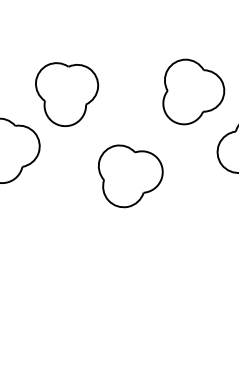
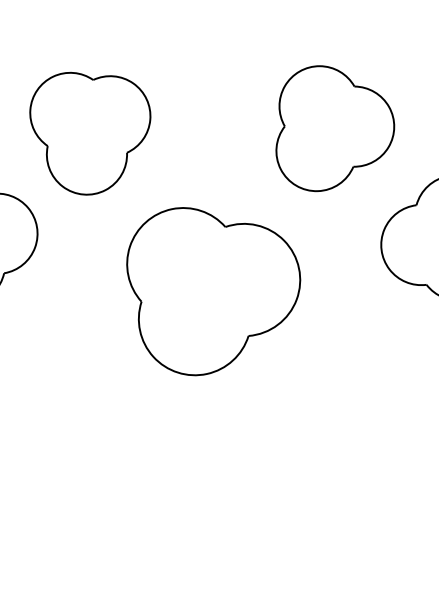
part: (130, 176) -> (212, 291), size x1.4

